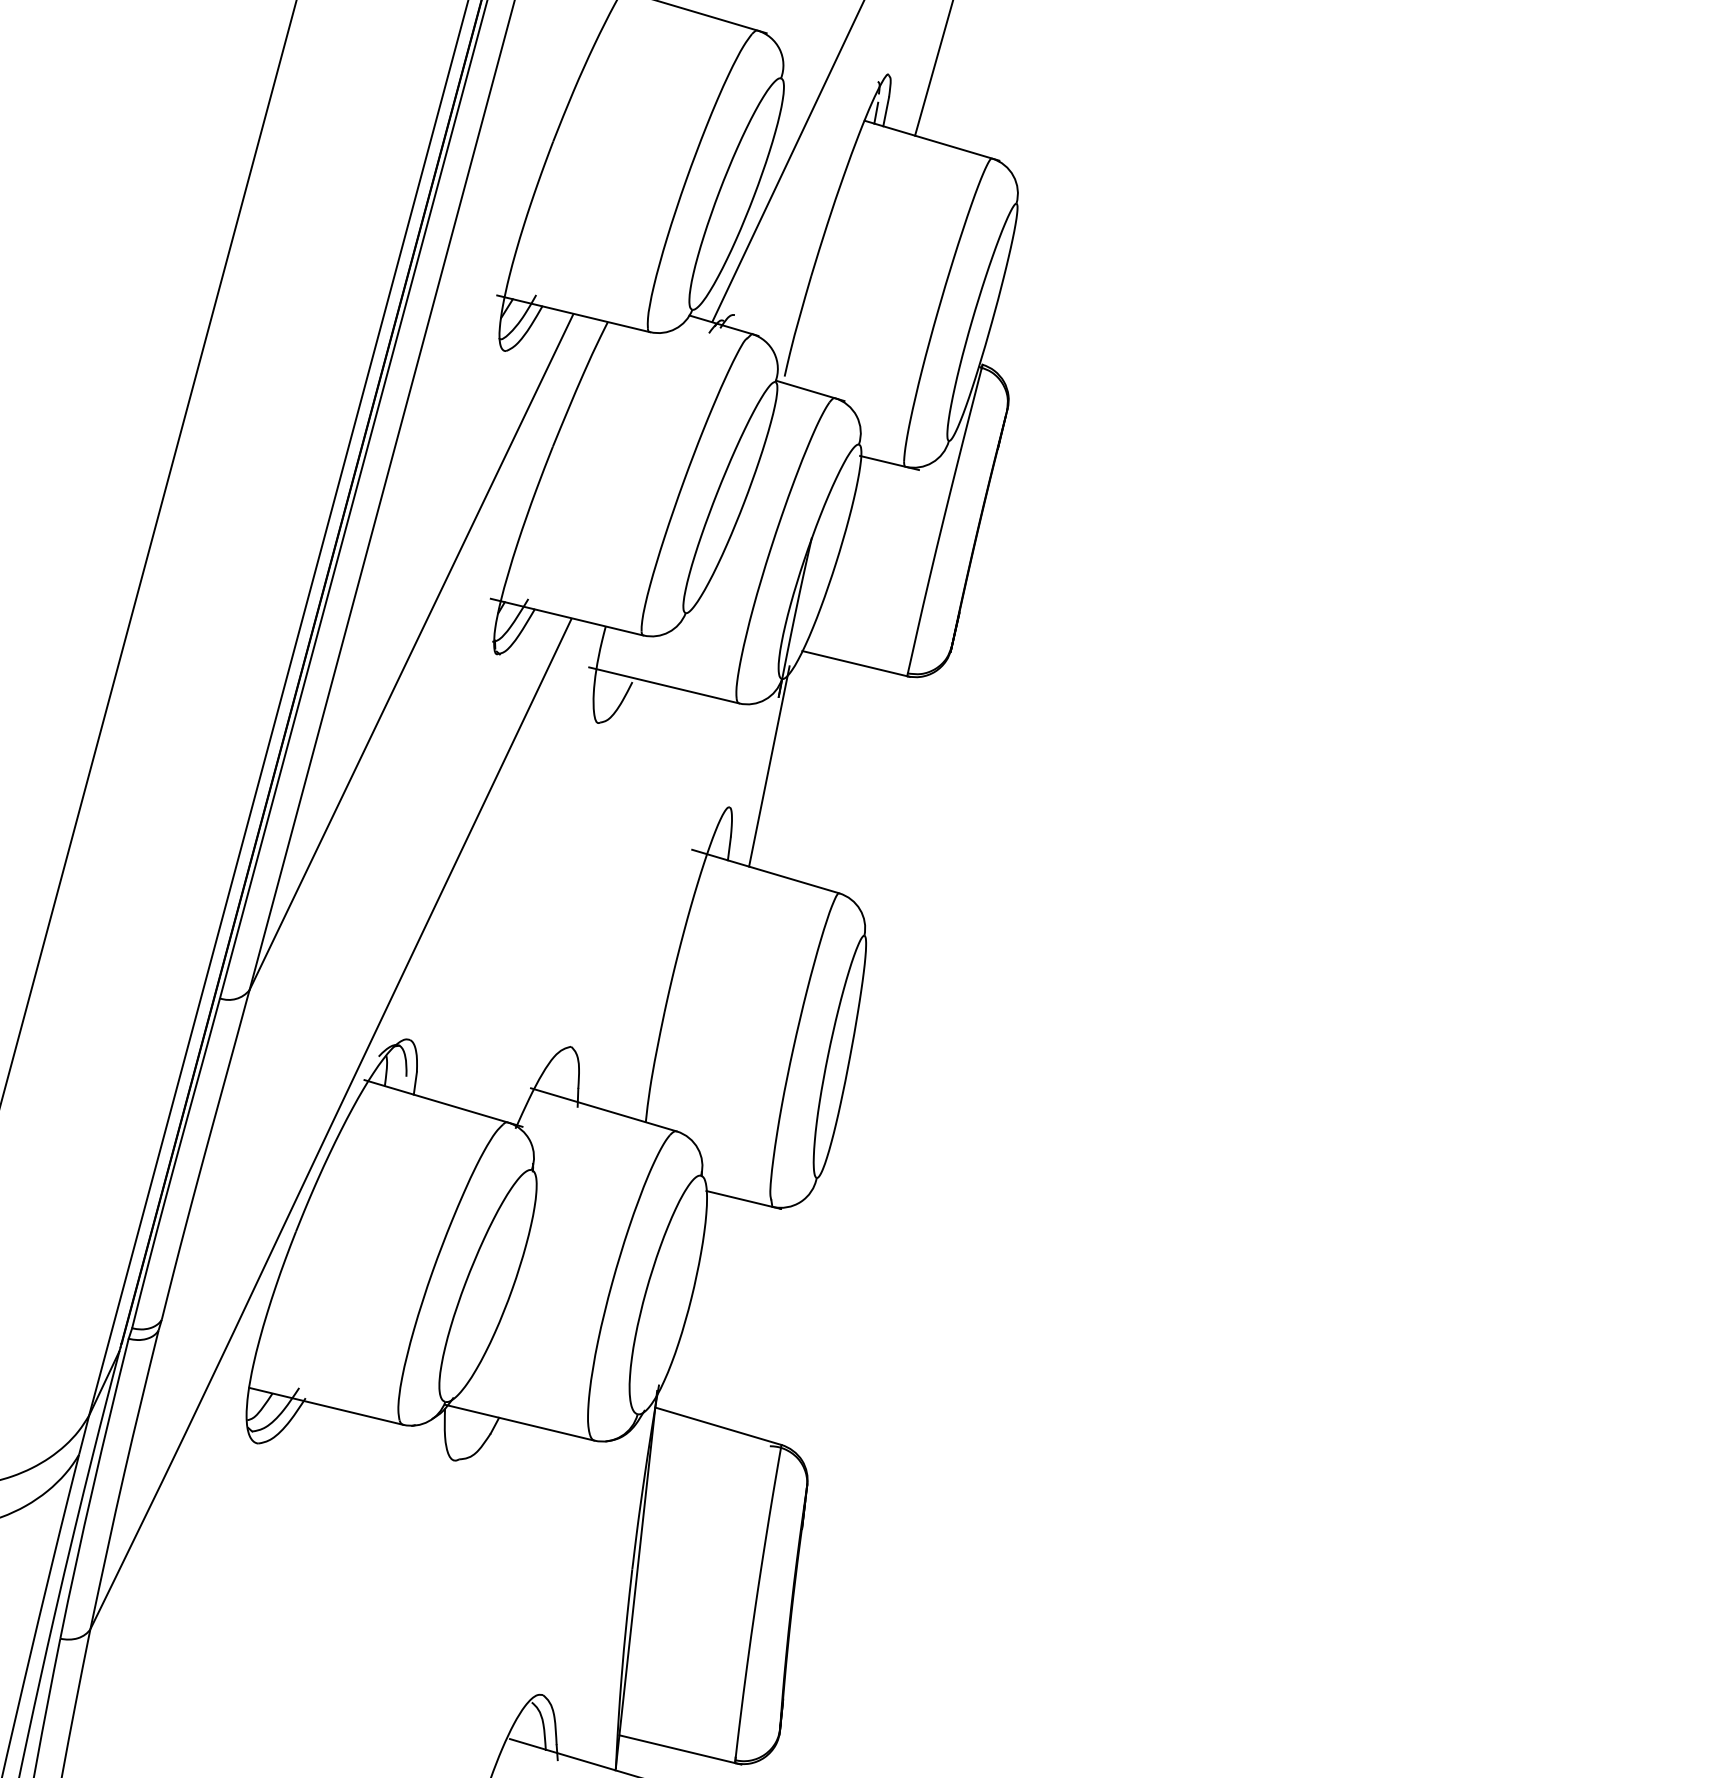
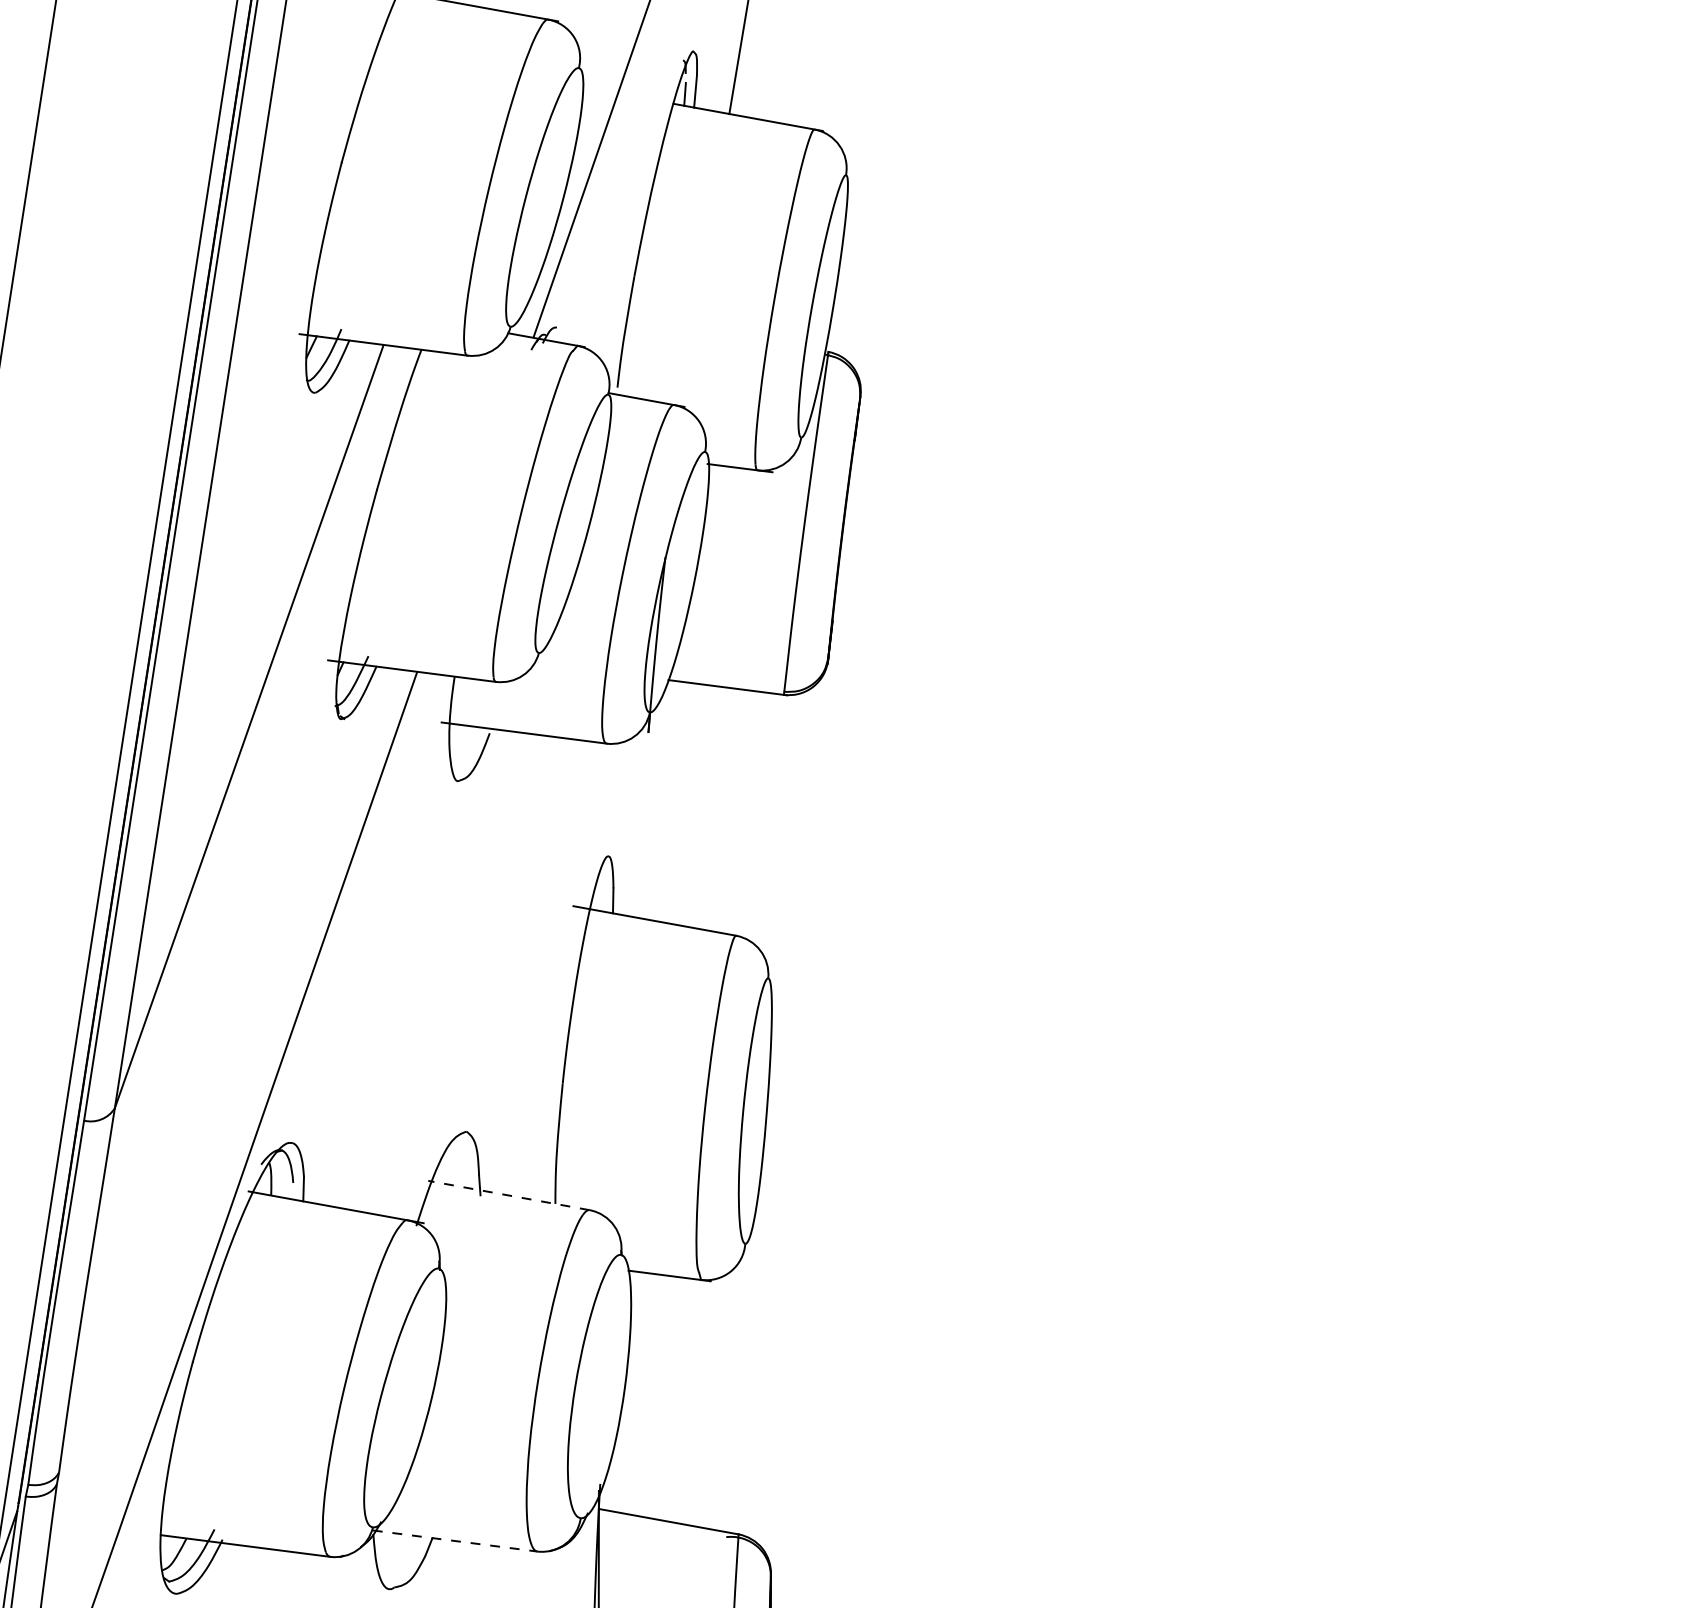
line: (769, 766) -> (646, 807), removed
line: (603, 1109) -> (508, 1195), solid -> dashed
line: (519, 1422) -> (454, 1540), solid -> dashed

